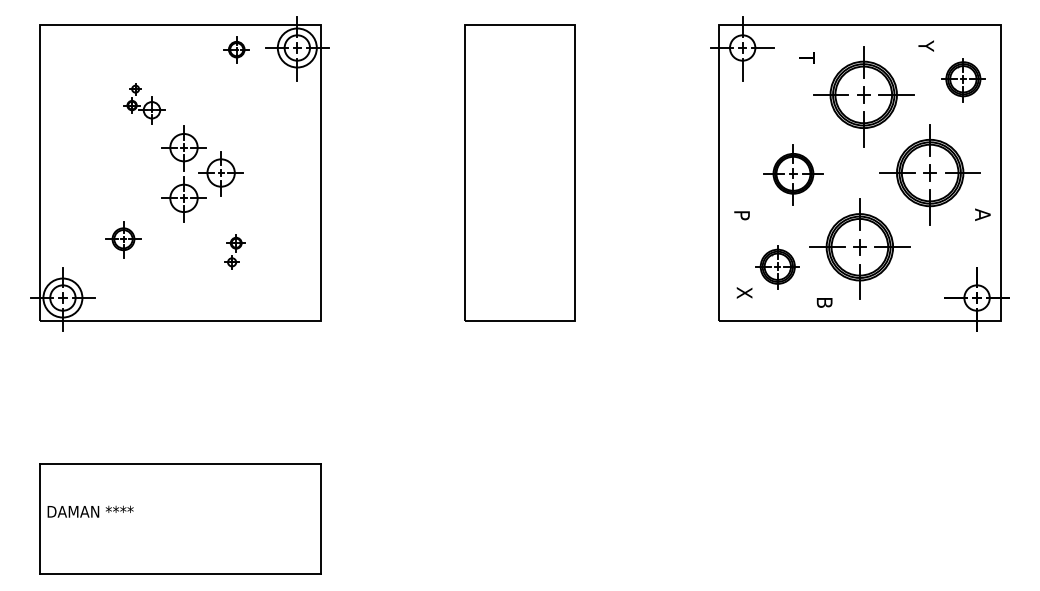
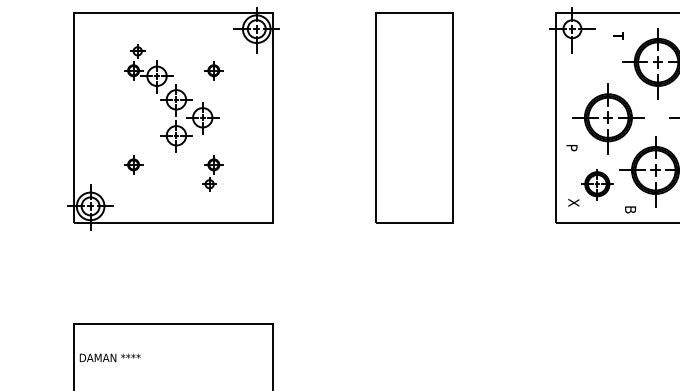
part: (236, 49) -> (213, 70), moved
part: (144, 103) -> (148, 68), size x1.67
part: (793, 174) -> (608, 118), size x1.67
part: (123, 239) -> (133, 164), size x0.71
part: (234, 251) -> (212, 173), size x1.43

